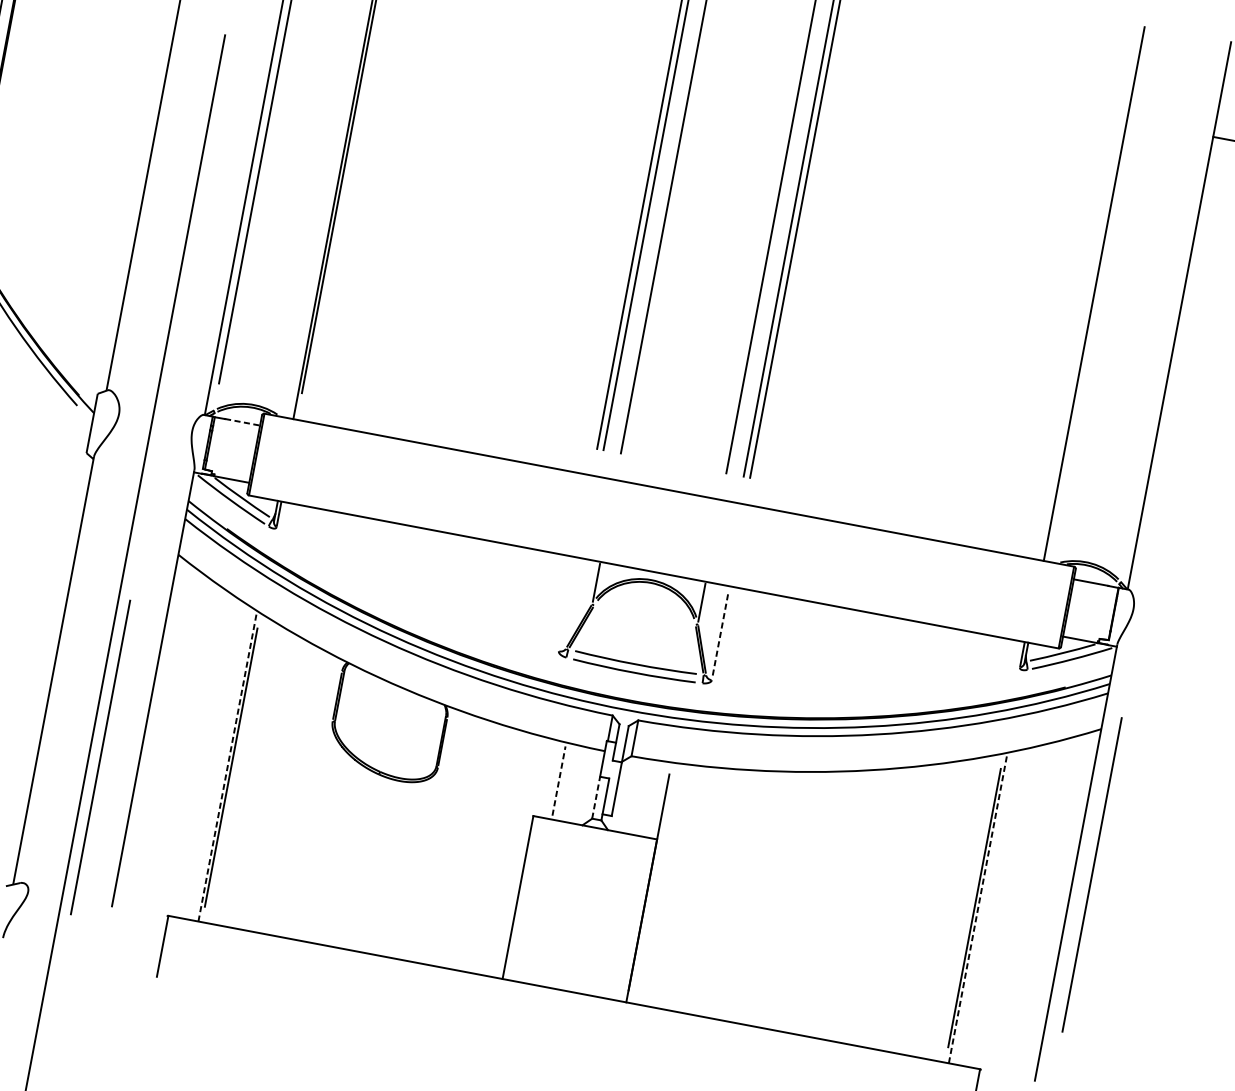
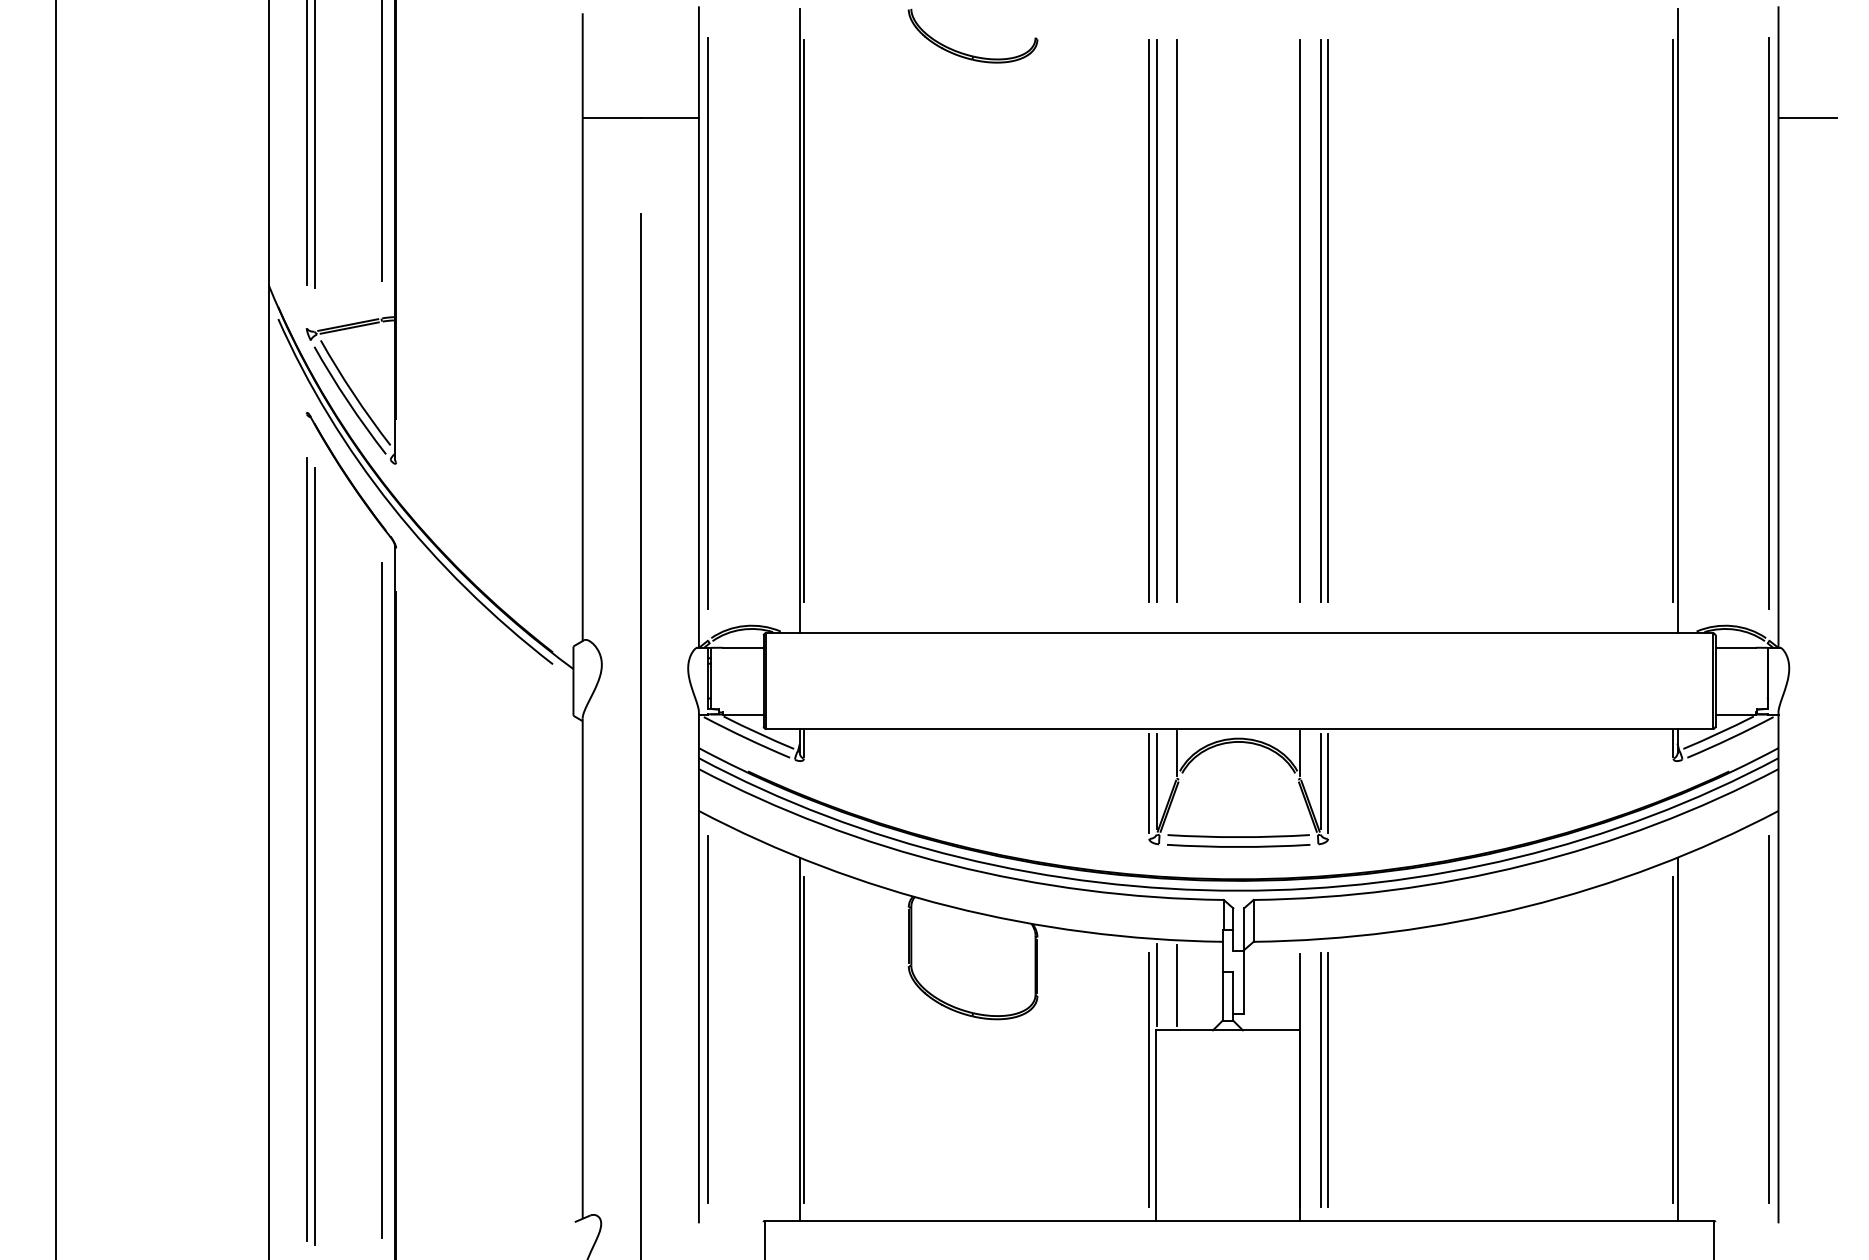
line: (1090, 293) -> (1673, 321), added
line: (1171, 310) -> (1768, 323), added
line: (242, 422) -> (743, 647), dashed -> solid
line: (574, 603) -> (1156, 781), added
line: (568, 604) -> (1149, 783), added
line: (714, 629) -> (1320, 781), added
line: (721, 632) -> (1328, 783), dashed -> solid
line: (99, 757) -> (707, 1019), moved
line: (227, 766) -> (799, 1039), dashed -> solid
line: (541, 777) -> (1156, 984), added
line: (559, 781) -> (1177, 985), dashed -> solid
line: (596, 797) -> (1222, 996), dashed -> solid
line: (520, 857) -> (1149, 1079), added
line: (1091, 874) -> (1768, 1019), moved
line: (666, 884) -> (1320, 1079), added
line: (673, 886) -> (1328, 1079), added
line: (978, 908) -> (1677, 1039), dashed -> solid

